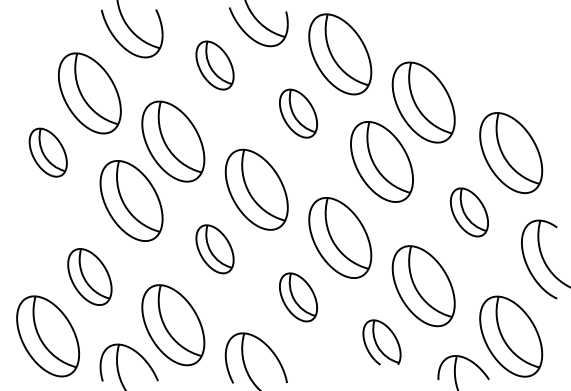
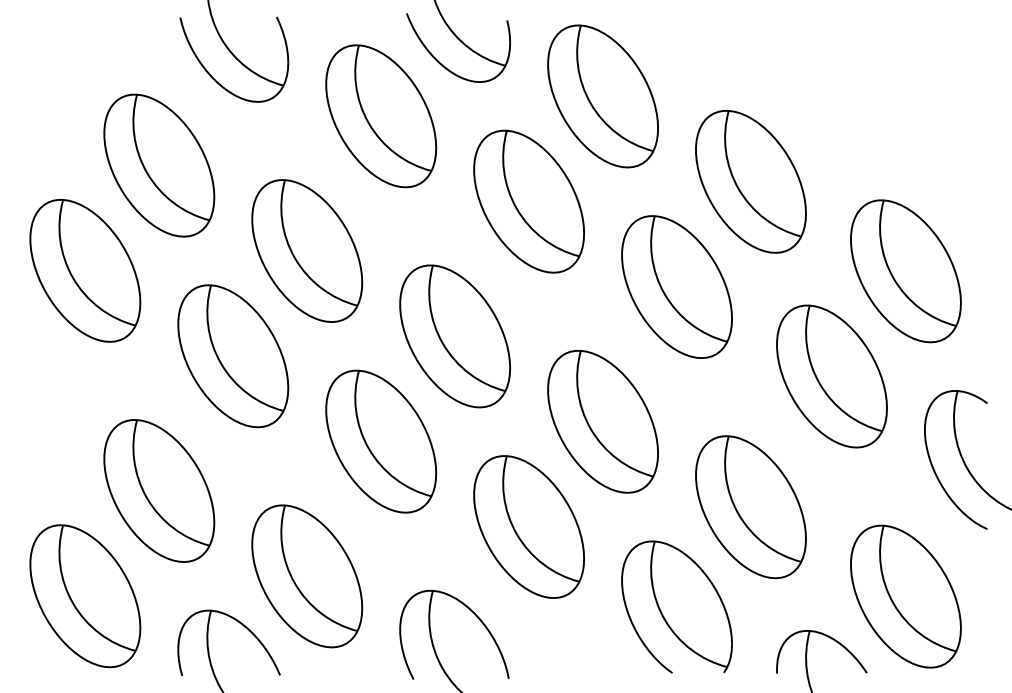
part: (214, 65) -> (380, 116), size x1.67
part: (298, 113) -> (529, 201), size x1.67
part: (48, 152) -> (86, 270), size x1.67
part: (469, 212) -> (832, 376), size x1.67
part: (214, 249) -> (380, 442), size x1.67
part: (89, 276) -> (158, 490), size x1.43
part: (298, 297) -> (529, 527), size x1.67
part: (381, 342) -> (676, 606), size x1.67

